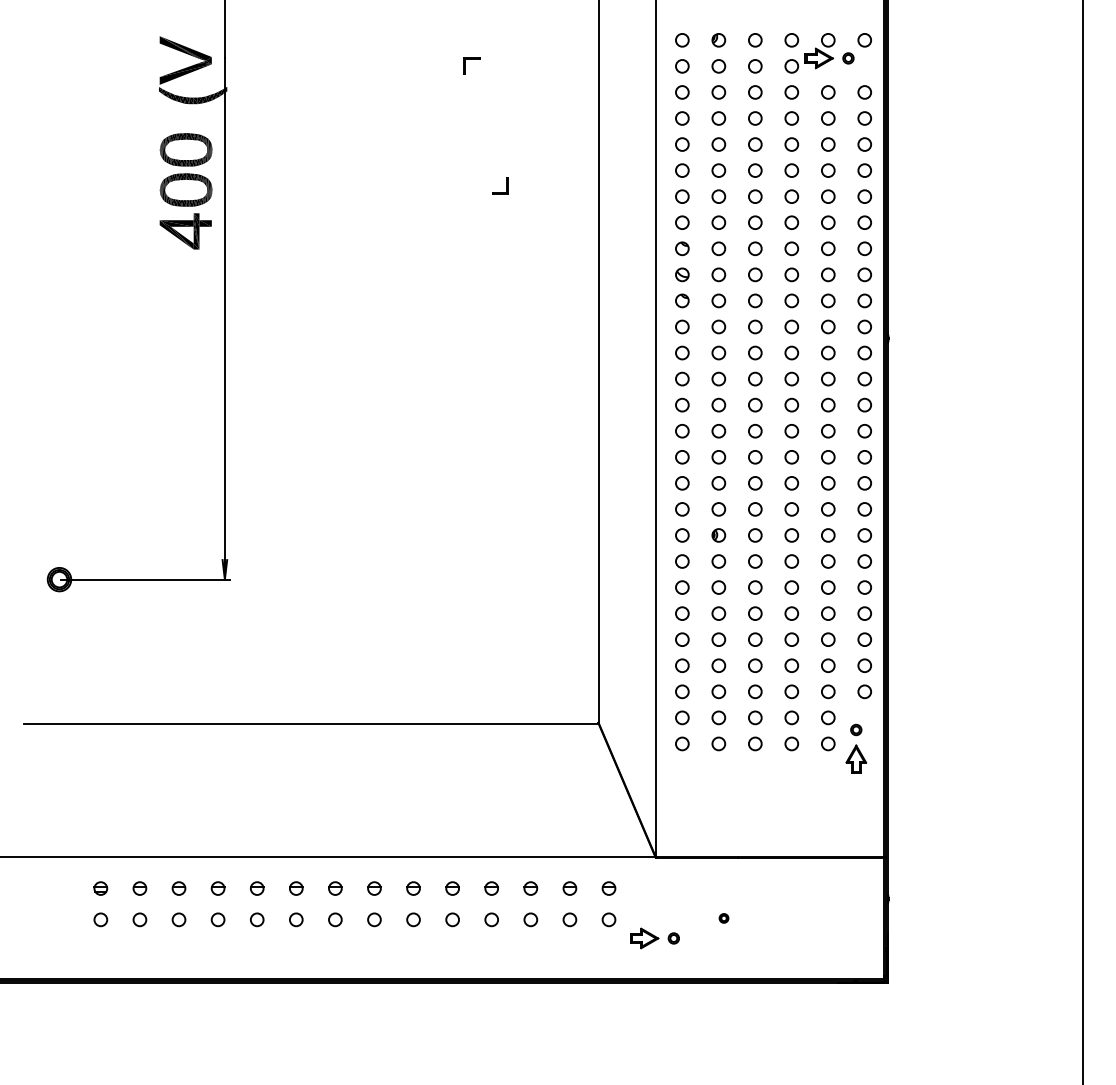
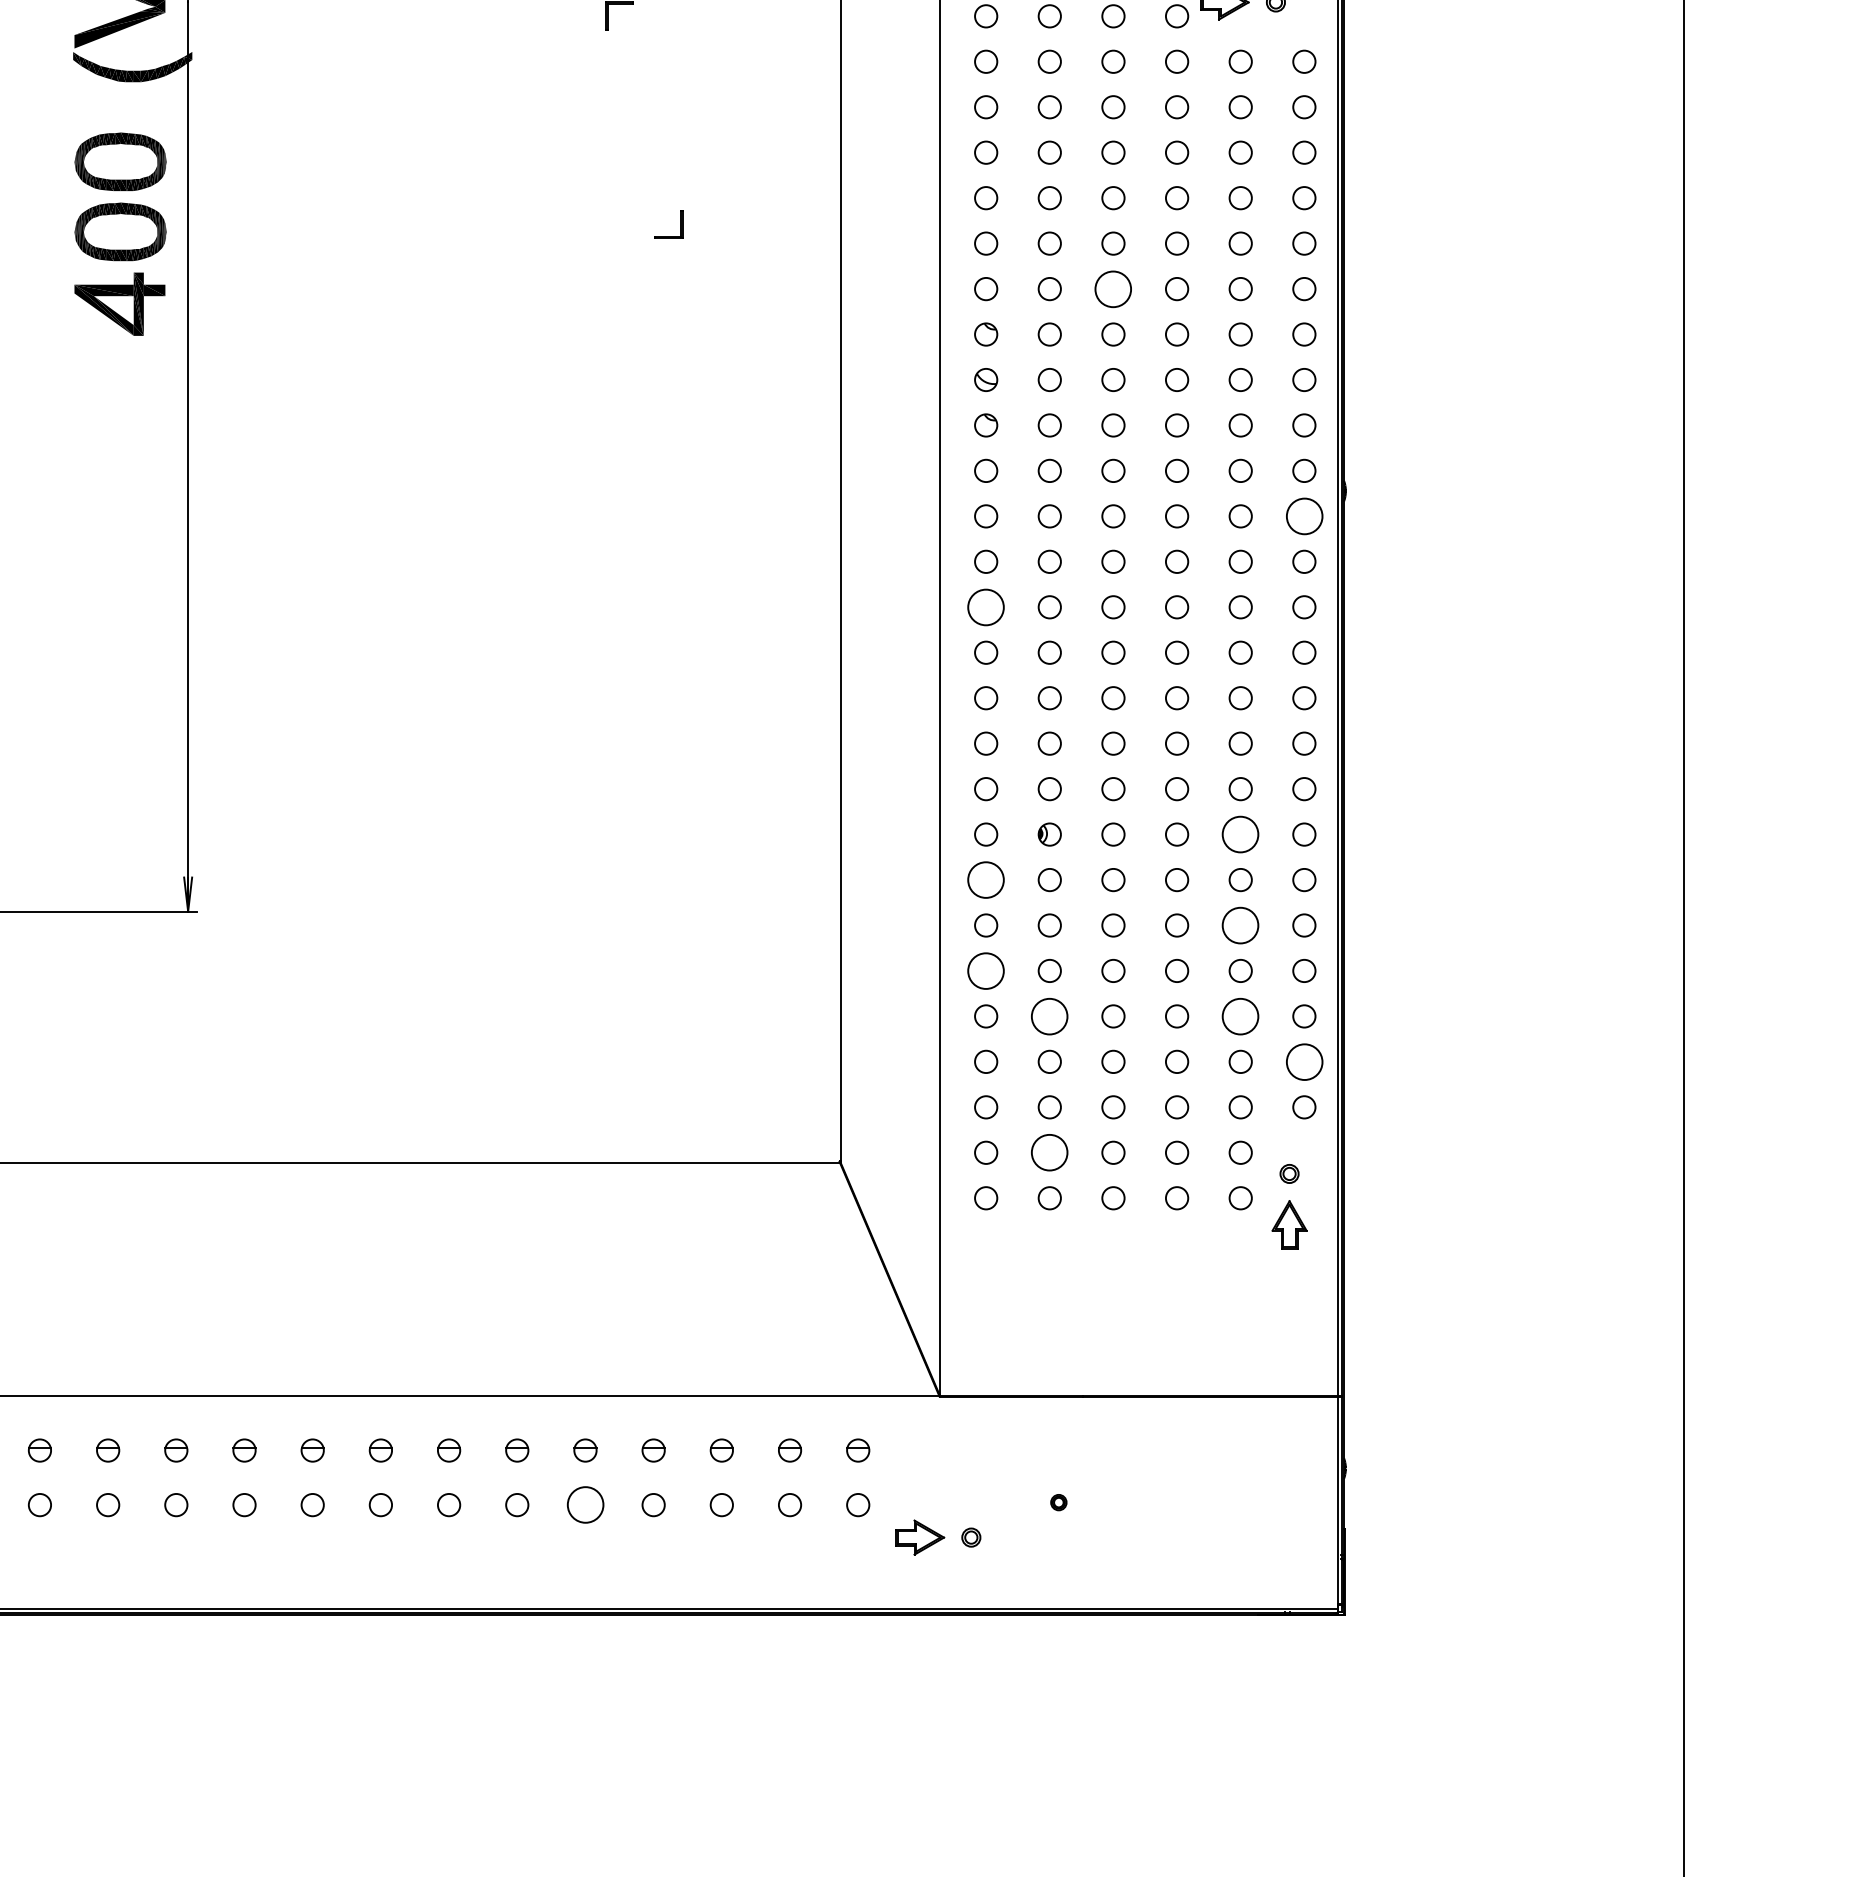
circle: (755, 222) -> (1113, 288), size x1.6
circle: (864, 352) -> (1303, 515), size x1.6
circle: (682, 404) -> (986, 606), size x1.6
circle: (828, 535) -> (1241, 834), size x1.6
circle: (682, 561) -> (986, 880), size x1.6
circle: (828, 587) -> (1241, 925), size x1.6
circle: (682, 613) -> (986, 970), size x1.6
circle: (718, 639) -> (1049, 1016), size x1.6
circle: (828, 639) -> (1241, 1016), size x1.6
circle: (864, 665) -> (1303, 1061), size x1.6
circle: (718, 717) -> (1049, 1152), size x1.6
circle: (452, 919) -> (585, 1504), size x1.6

